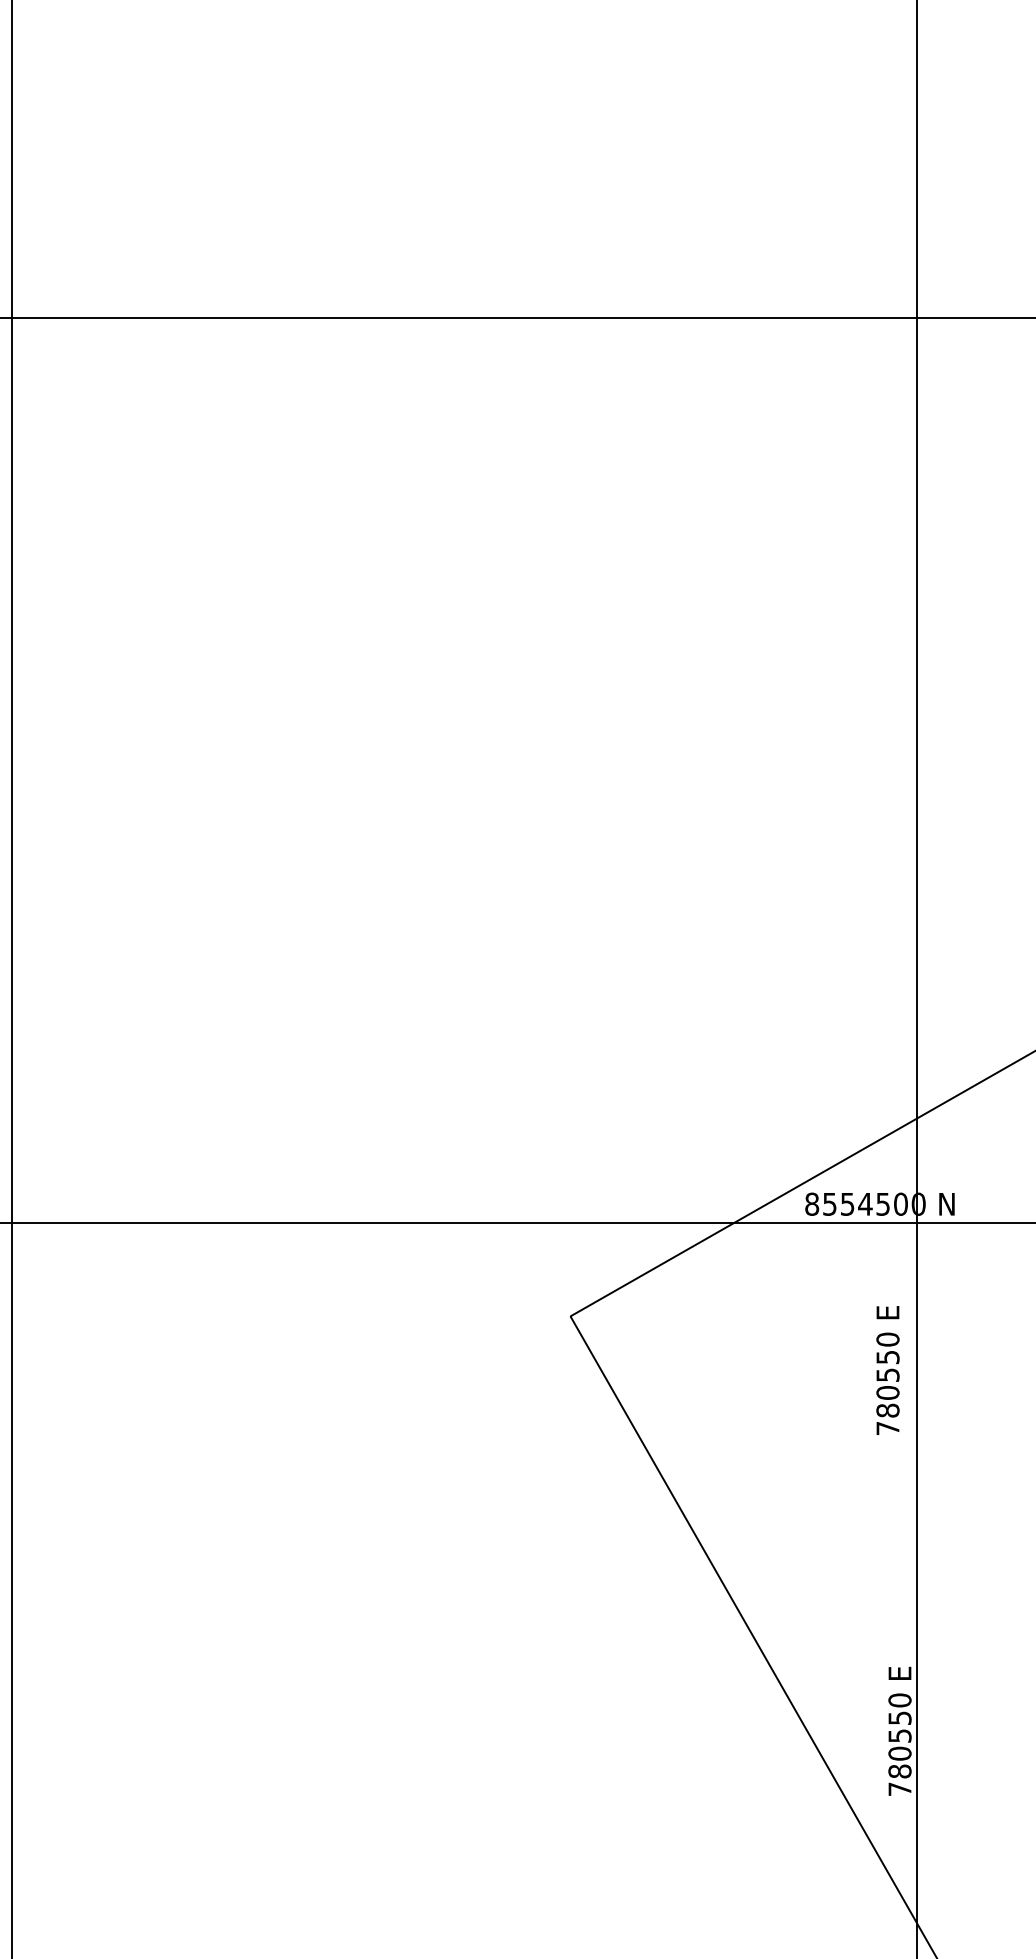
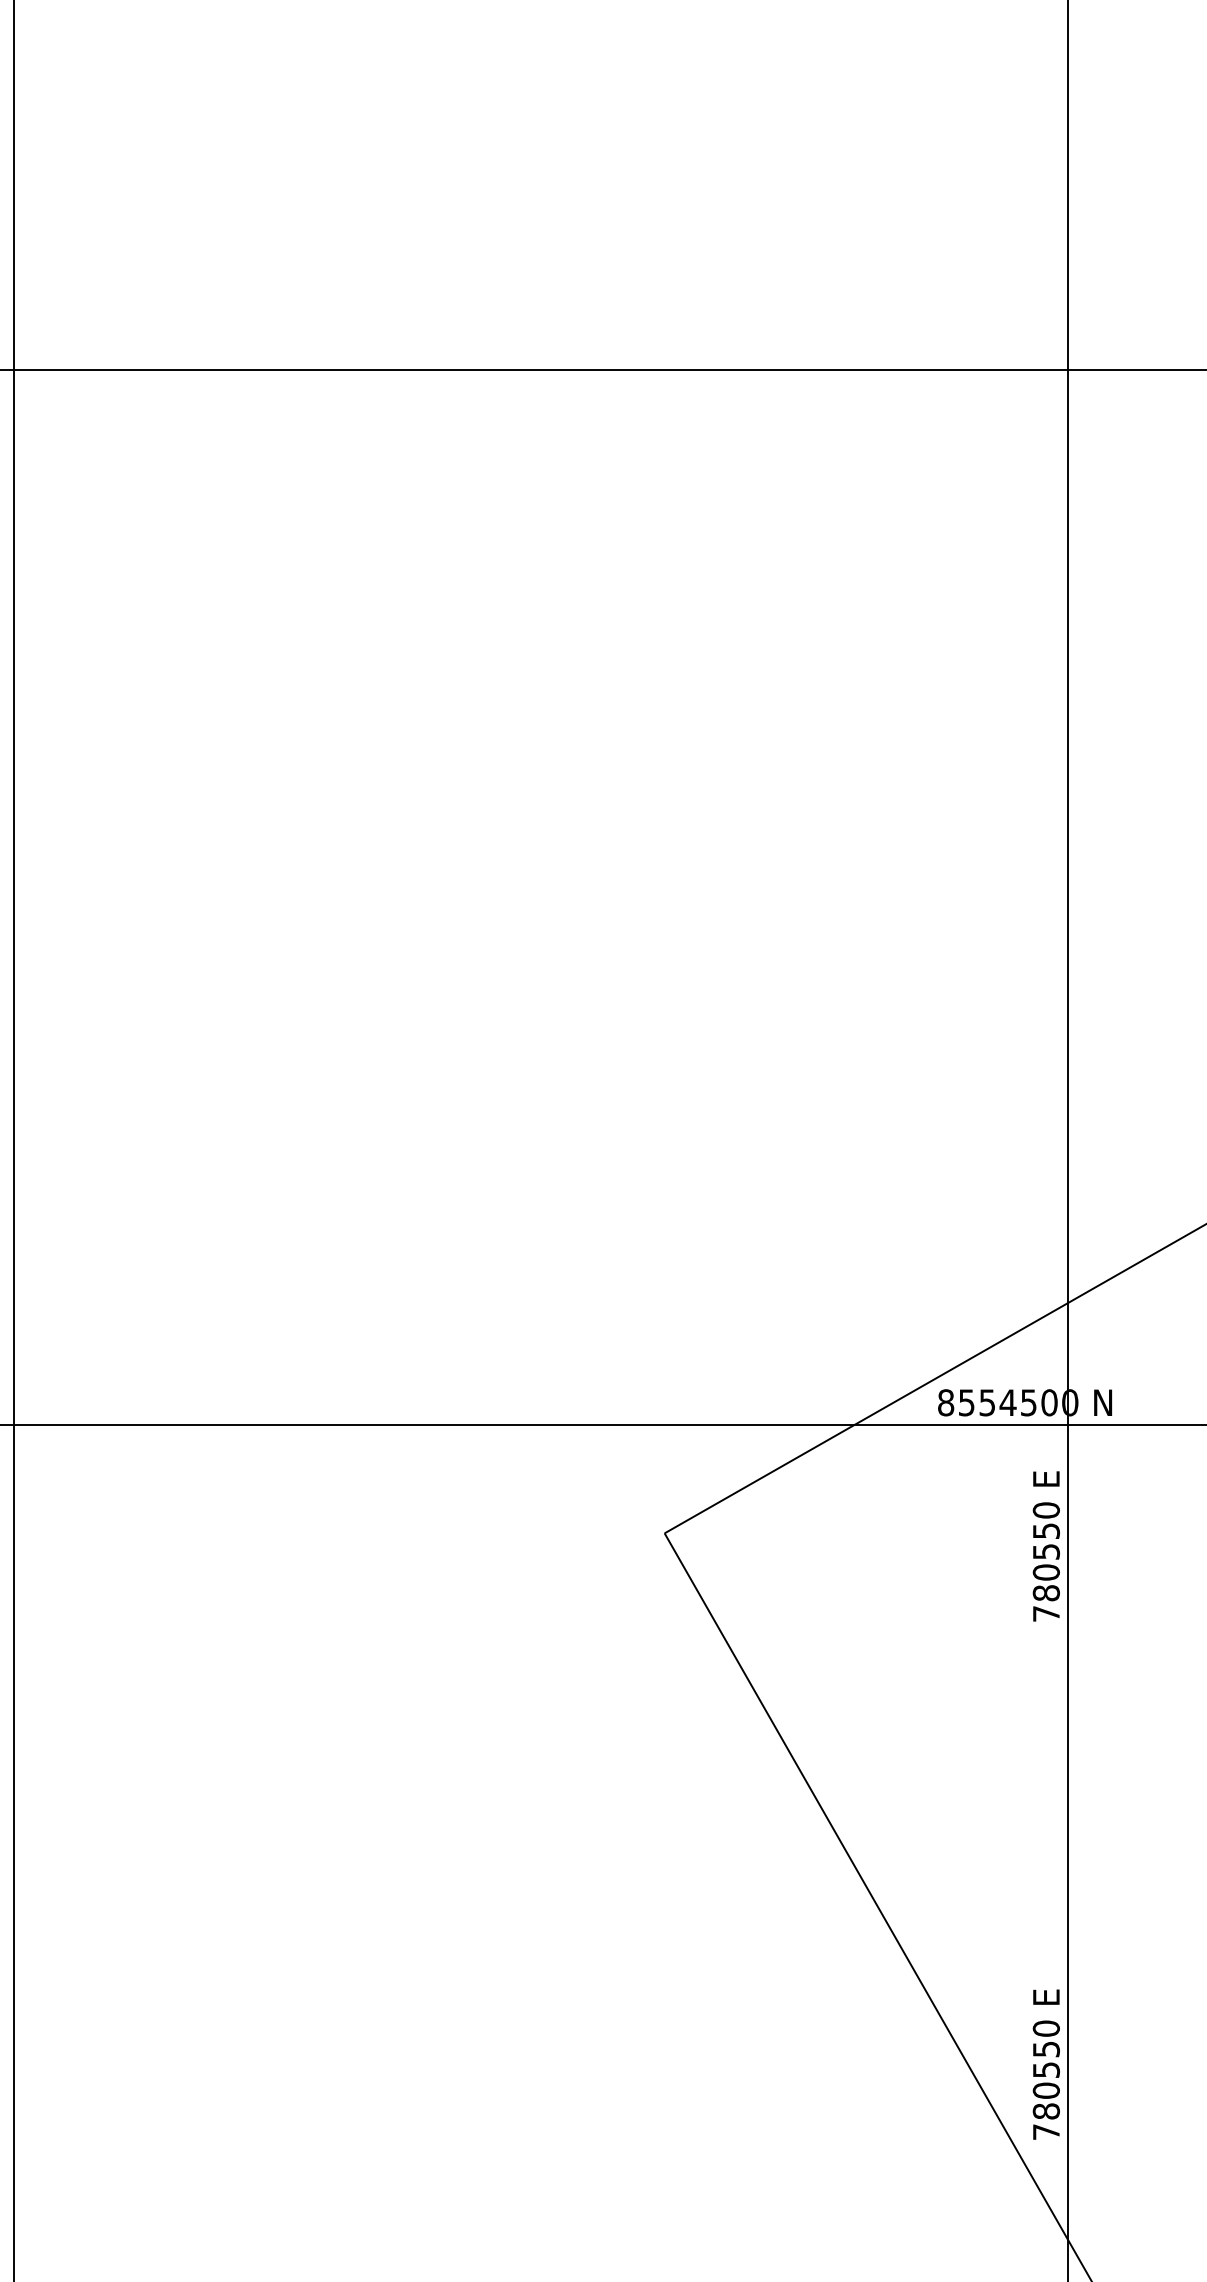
text: (887, 1370) -> (1045, 1546), moved
text: (899, 1731) -> (1045, 2064), moved

